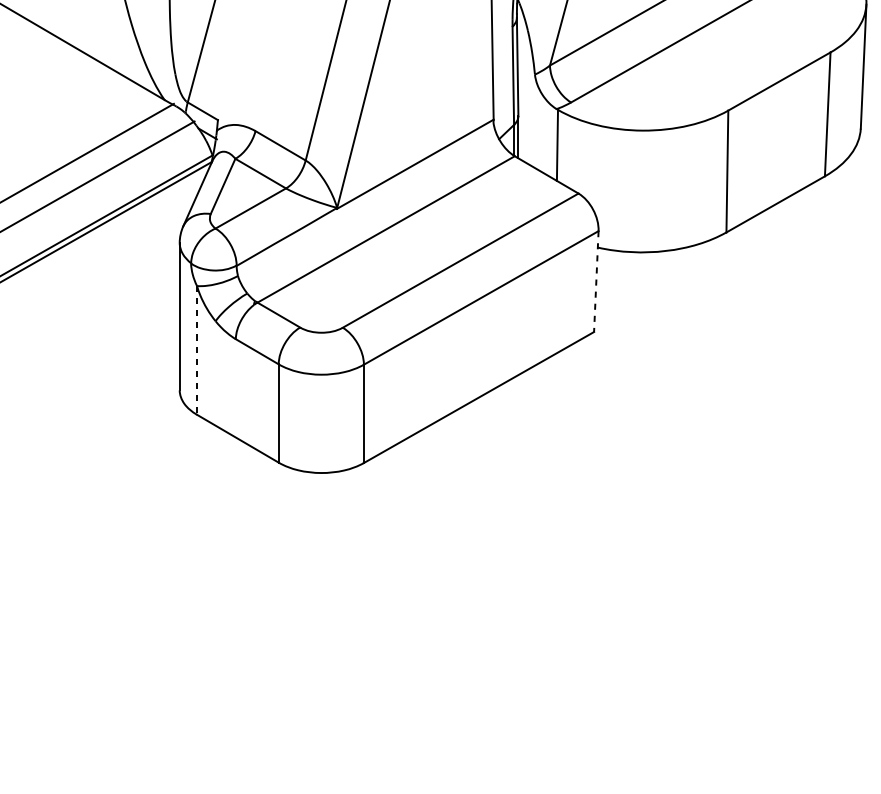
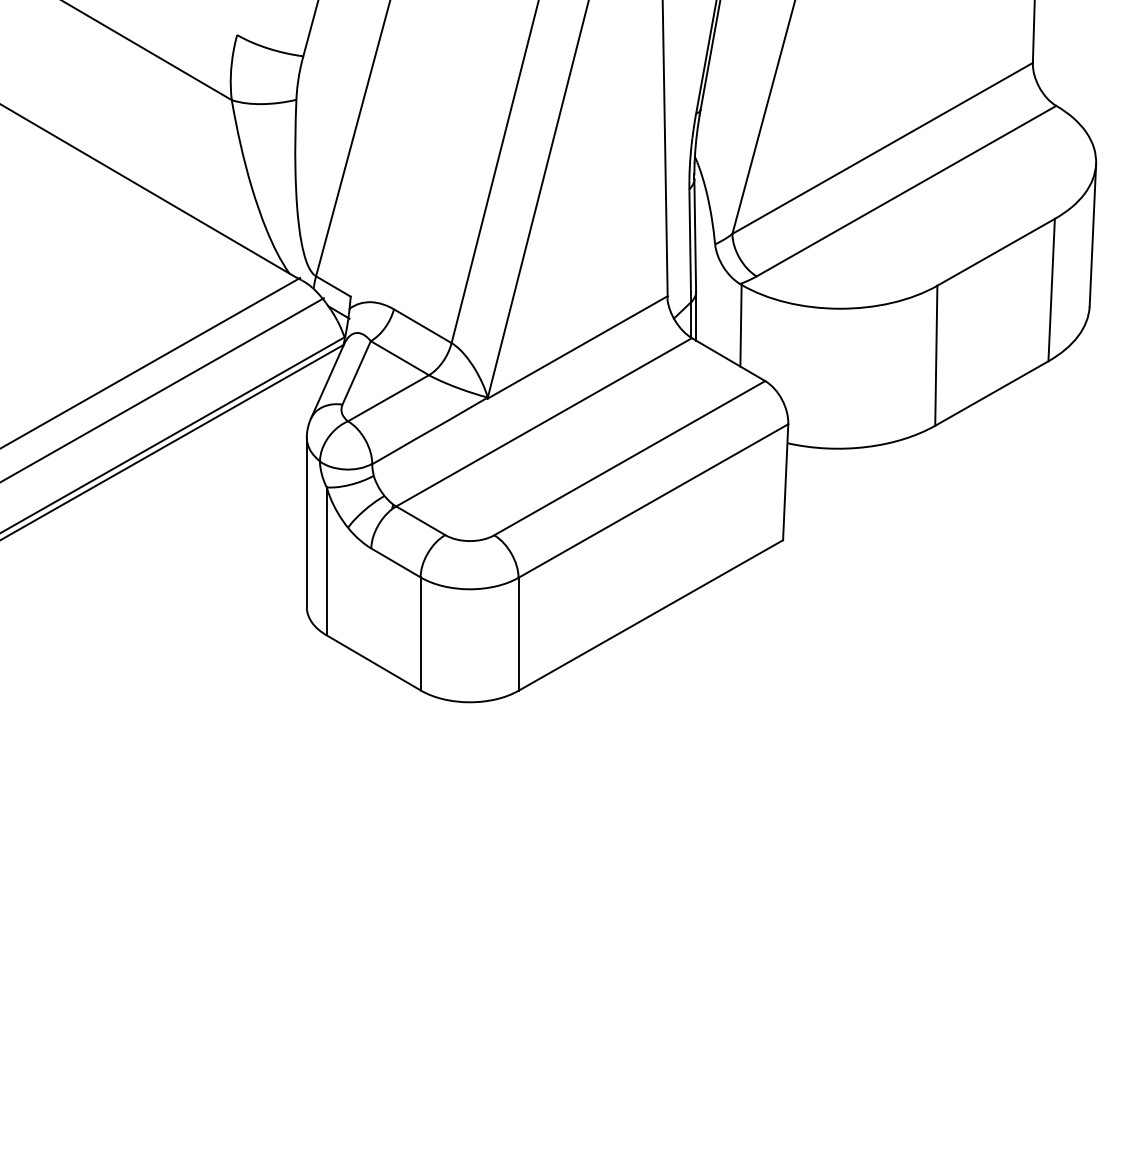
line: (596, 281) -> (785, 482), dashed -> solid
line: (196, 350) -> (326, 561), dashed -> solid

